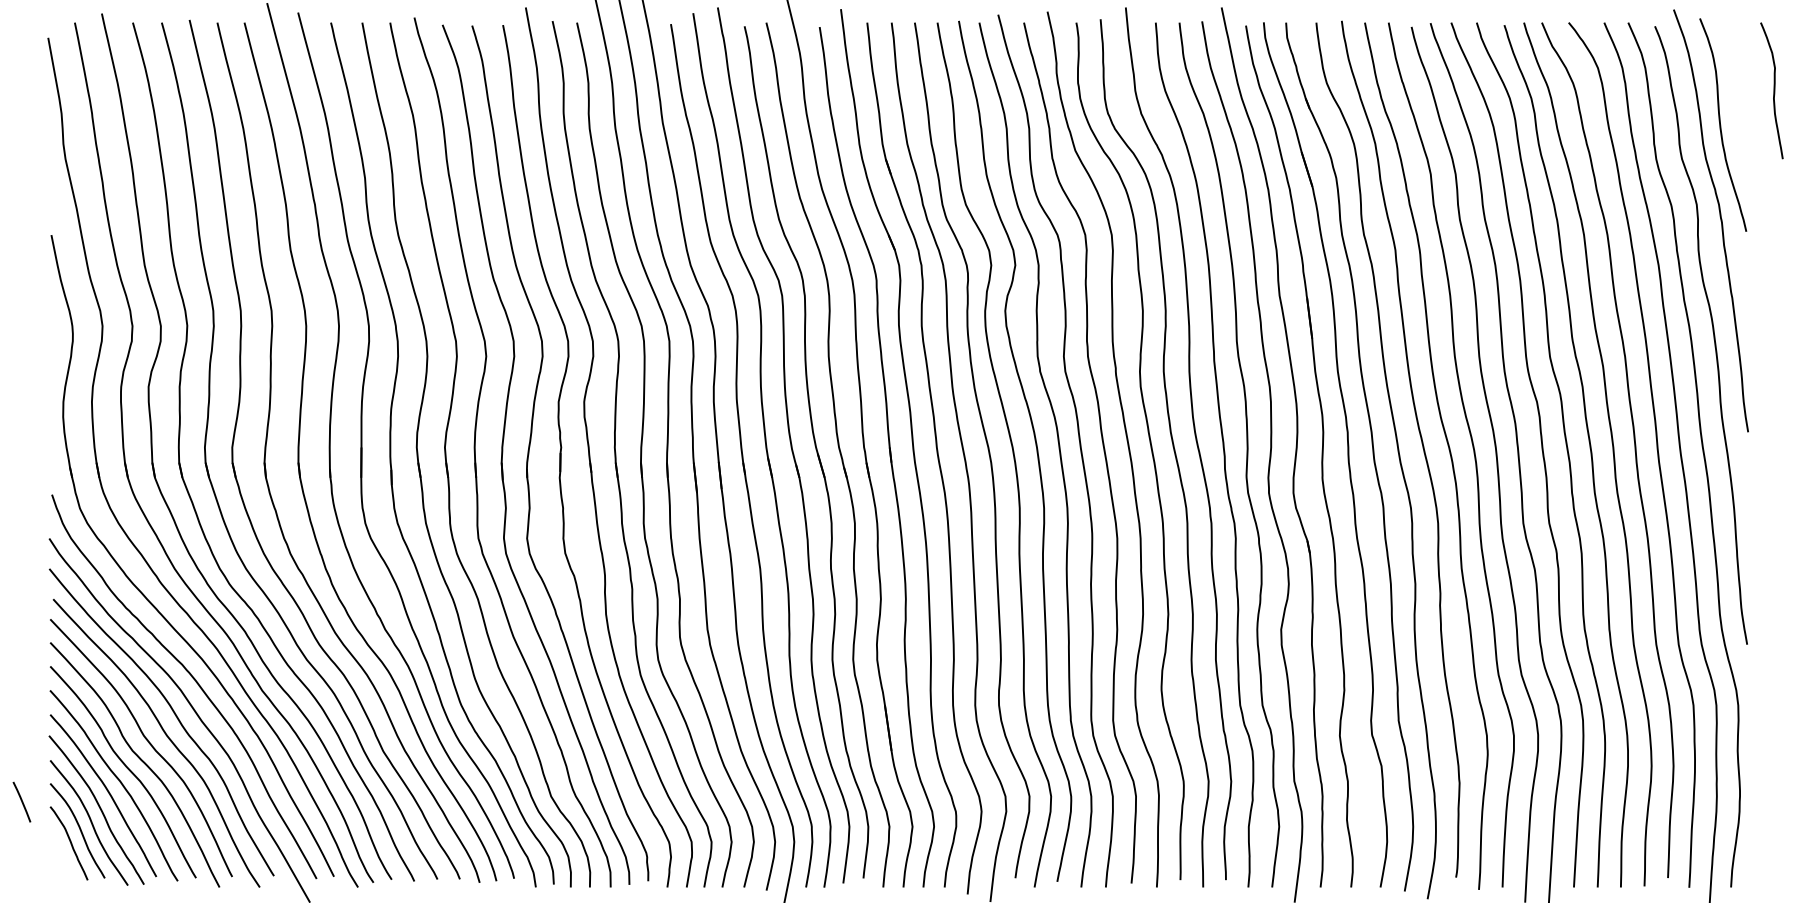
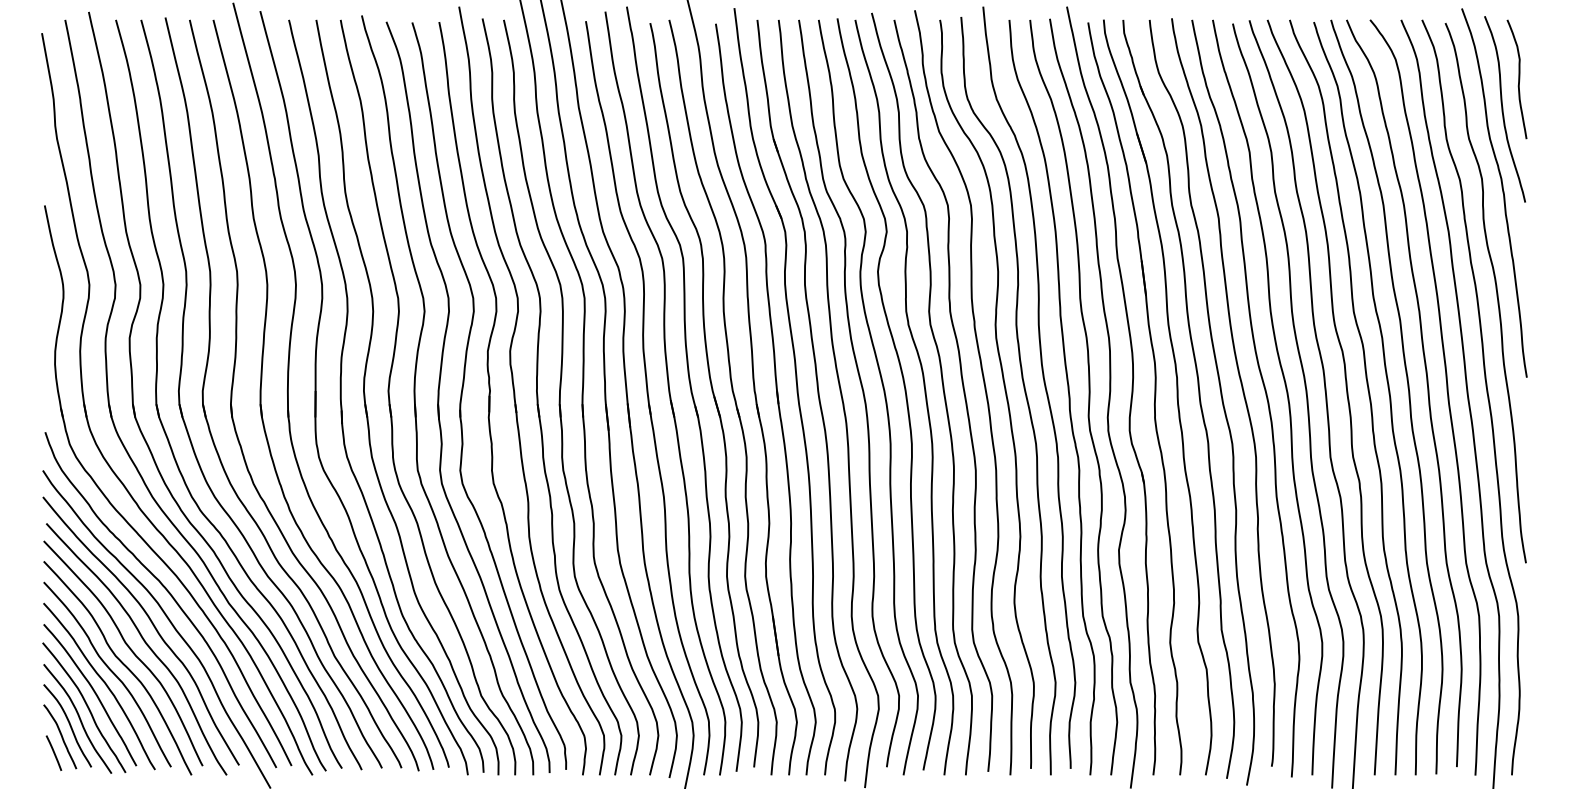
curve: (1773, 90) -> (1518, 79), moved
line: (21, 801) -> (53, 752), moved

